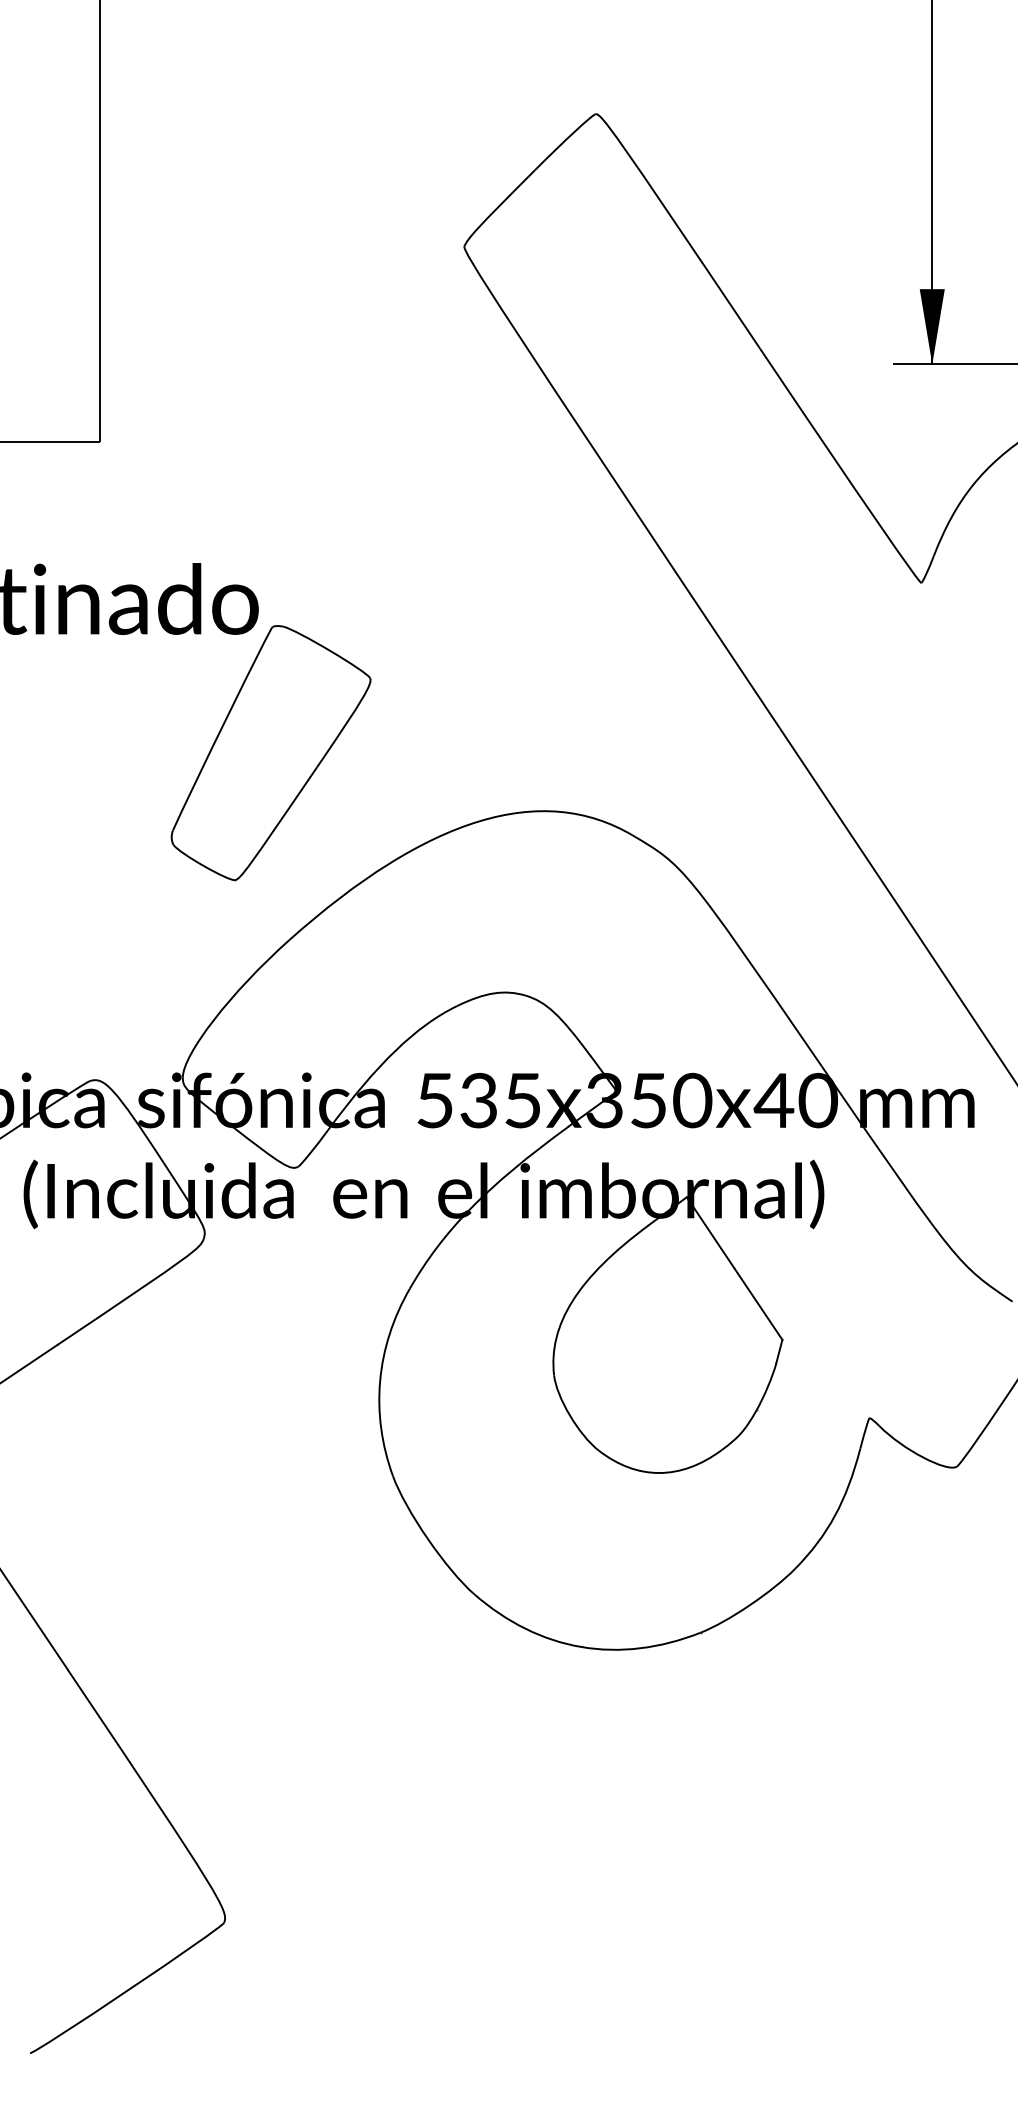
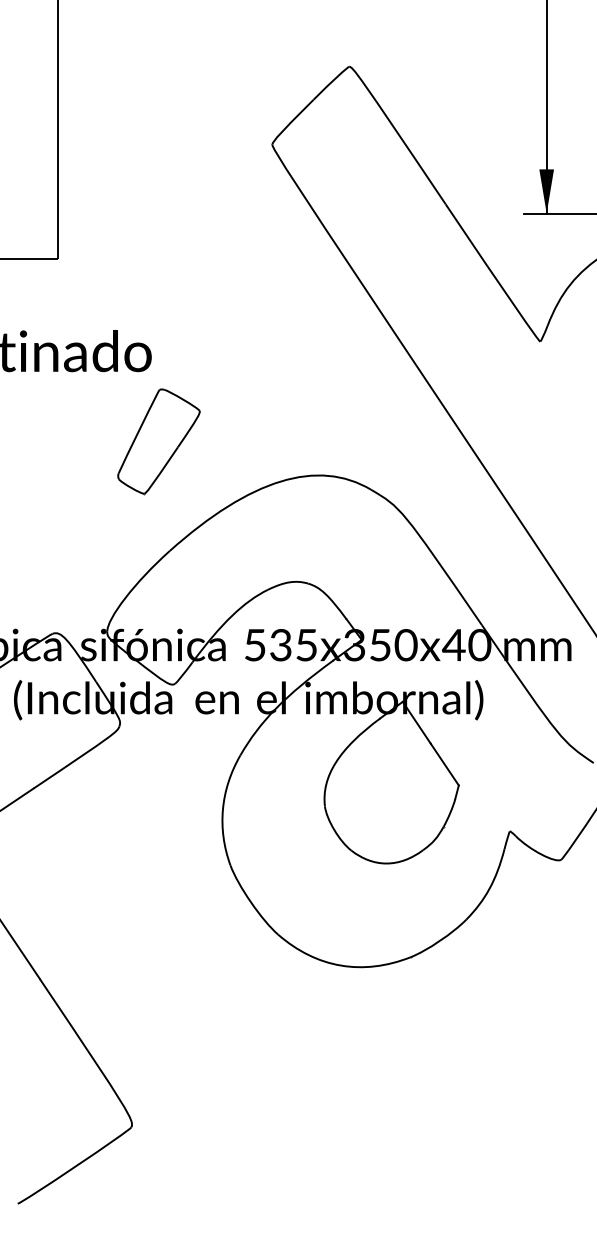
part: (270, 753) -> (158, 441), size x0.7

